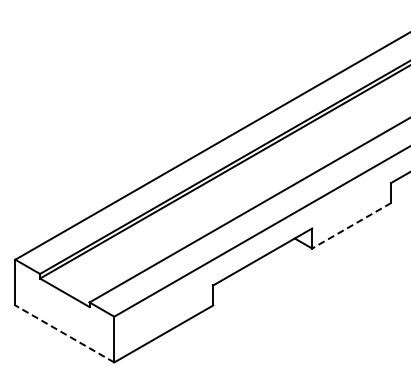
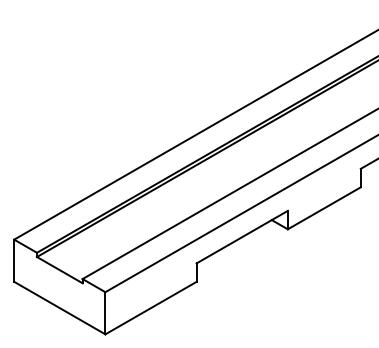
line: (351, 225) -> (324, 208), dashed -> solid
line: (64, 333) -> (59, 307), dashed -> solid

